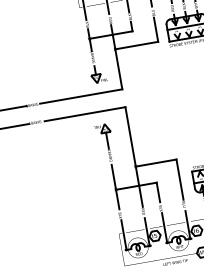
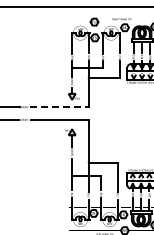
line: (81, 96) -> (59, 107), solid -> dashed

